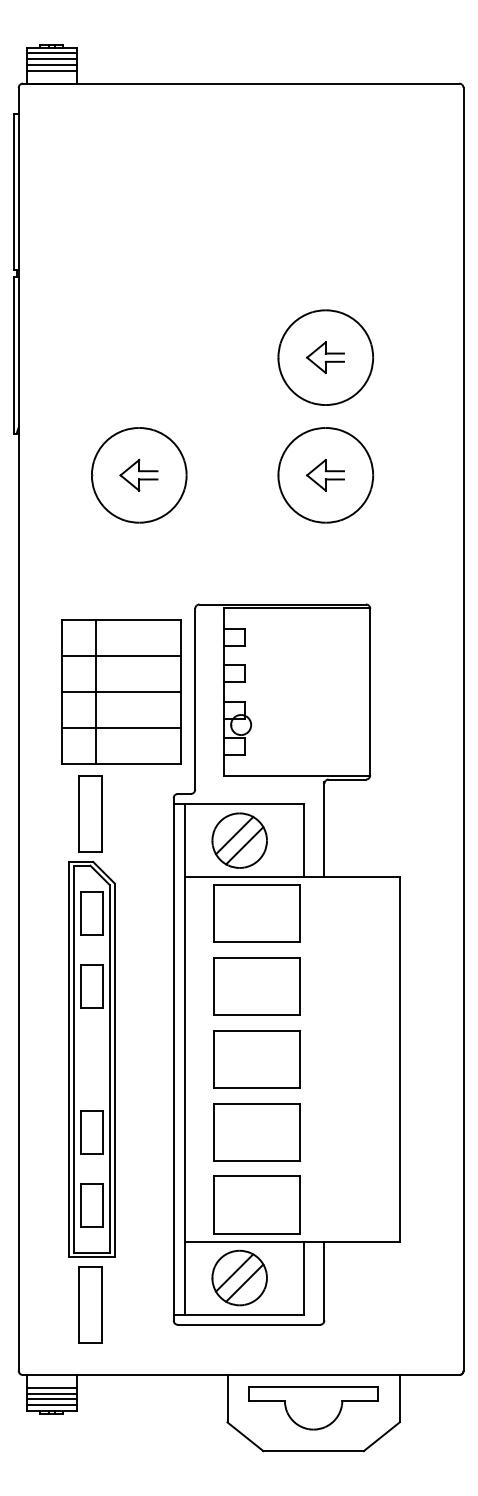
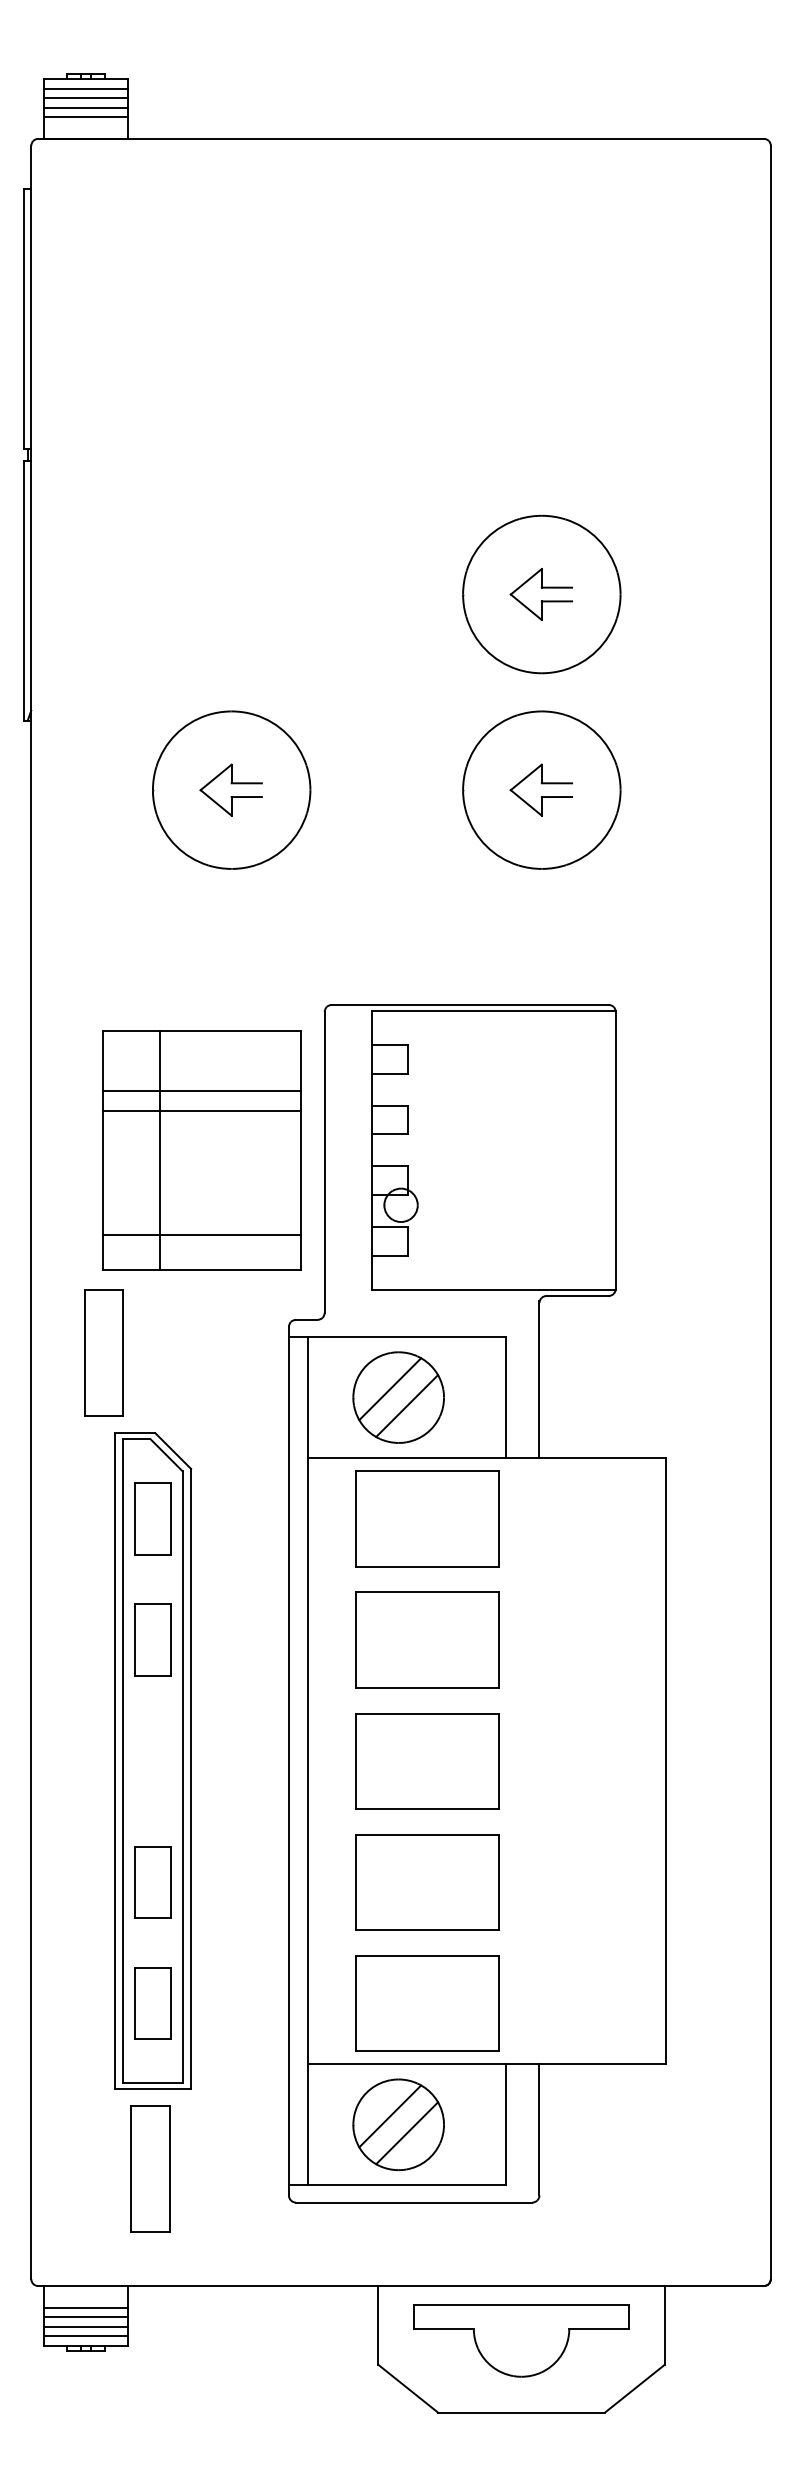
line: (120, 692) -> (200, 1111), moved
line: (120, 727) -> (200, 1234), moved
part: (90, 813) -> (104, 1352), moved

